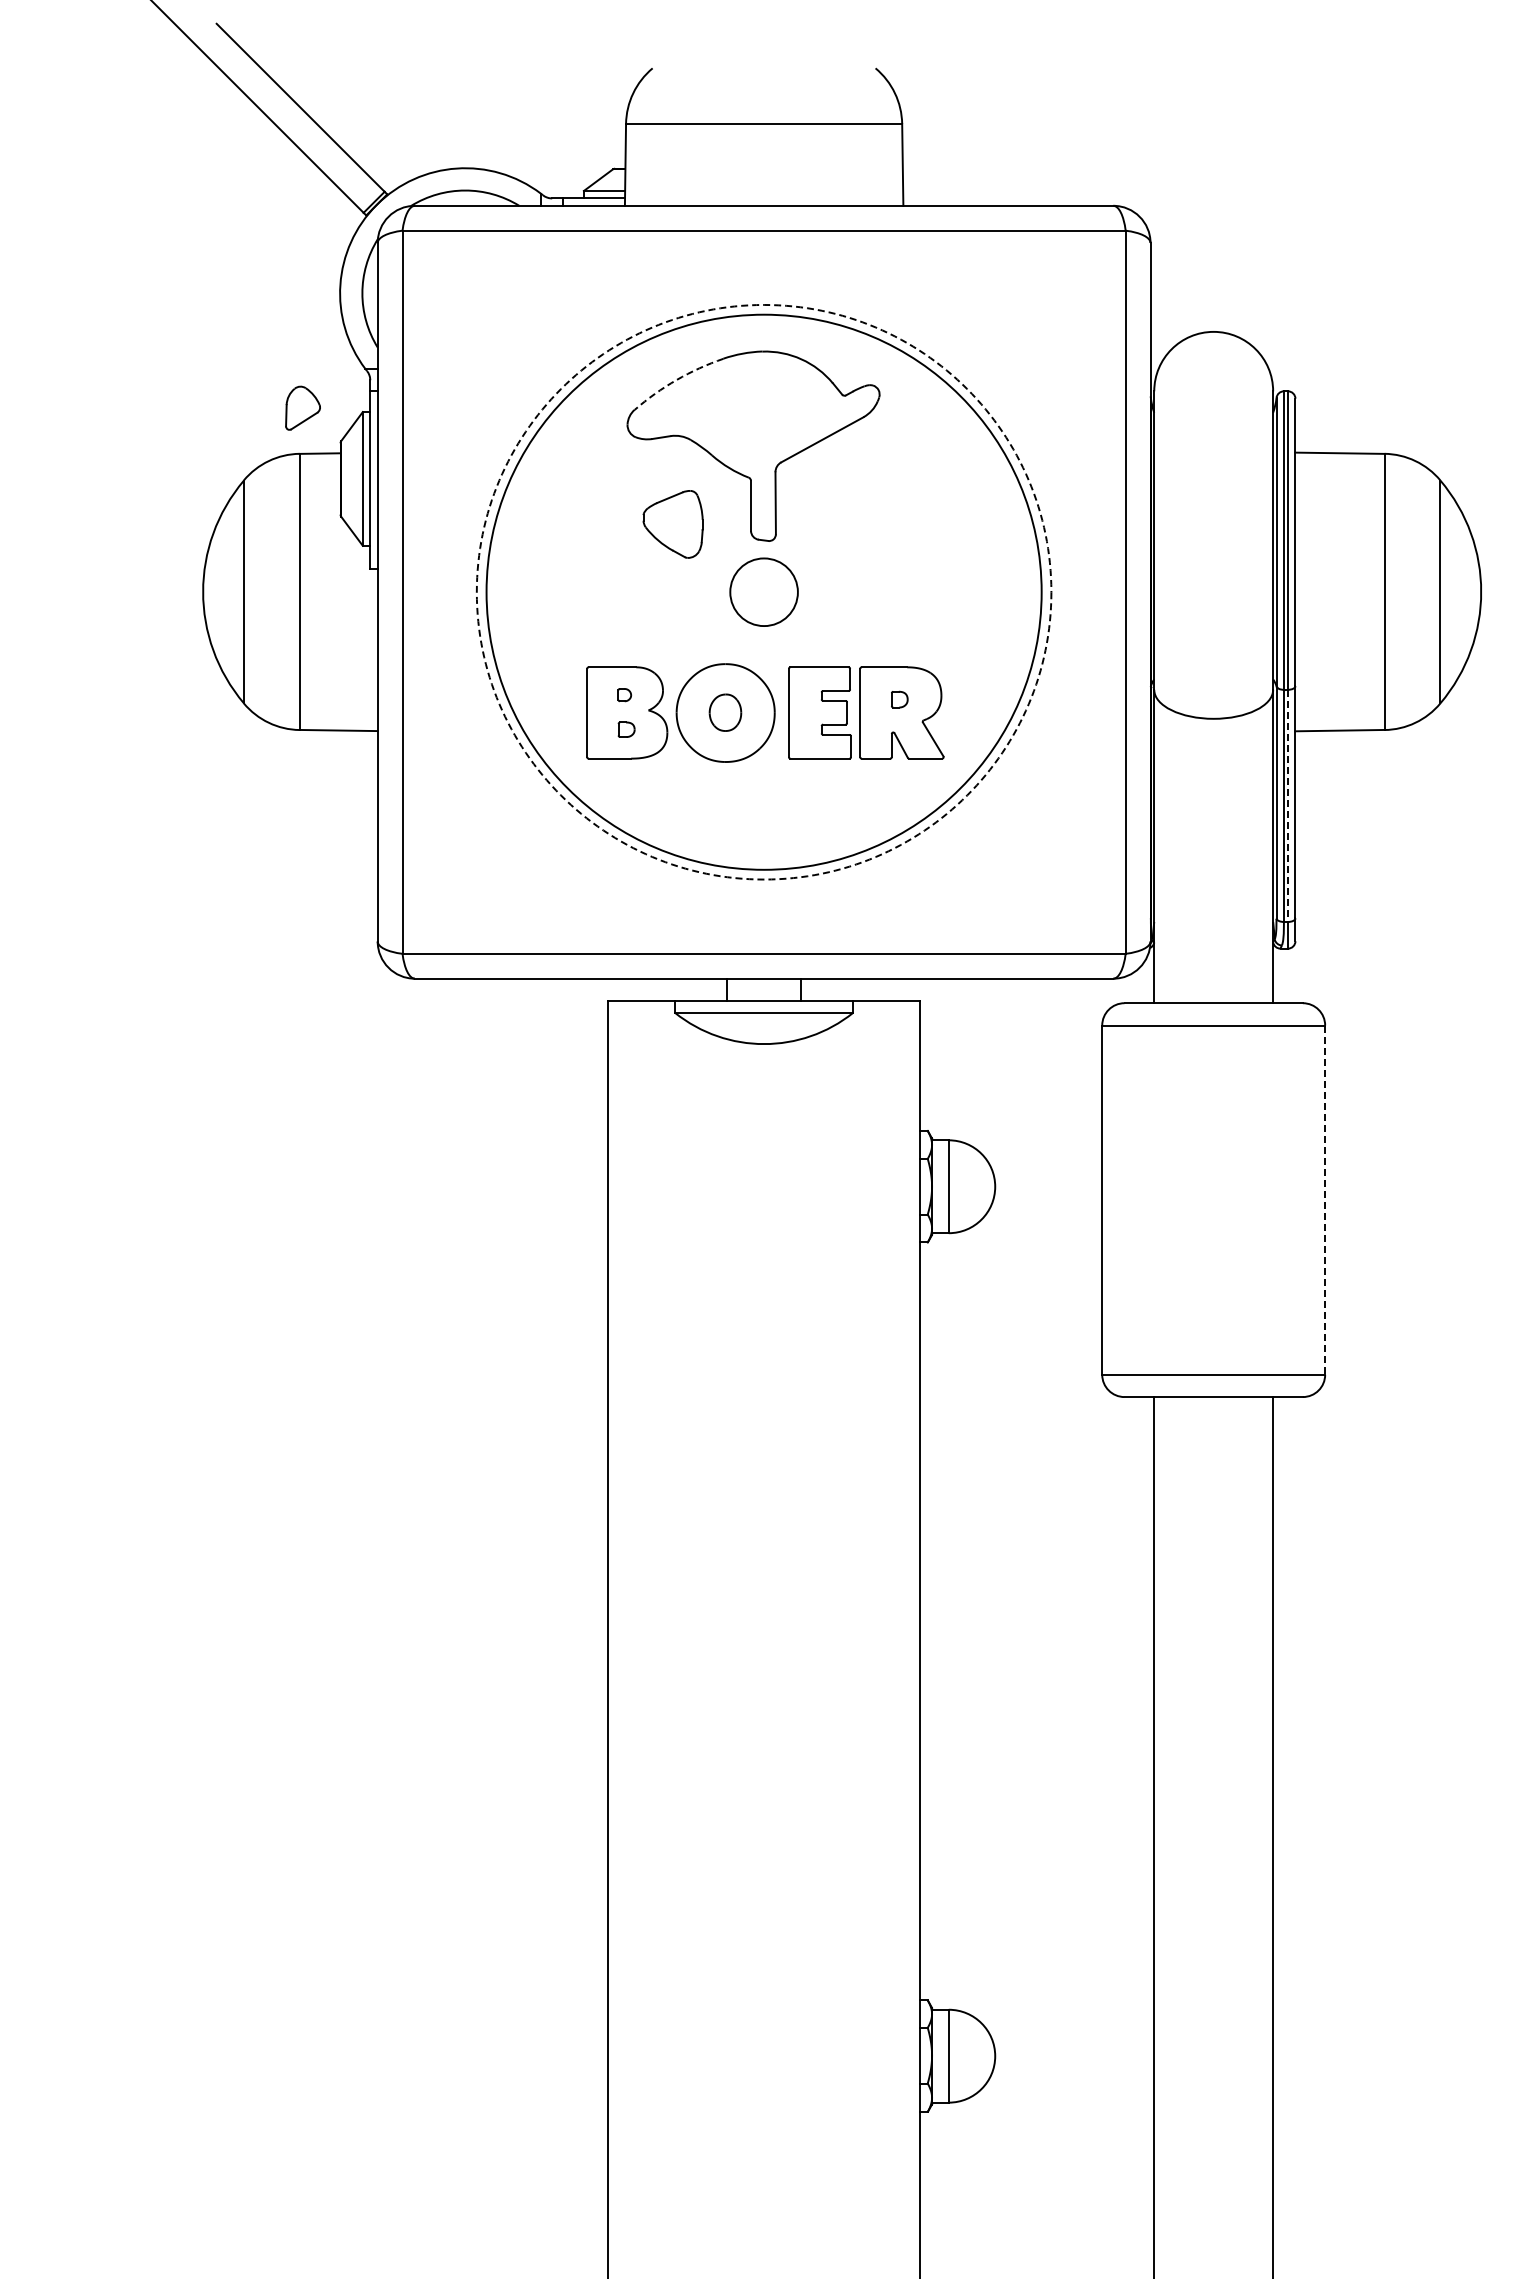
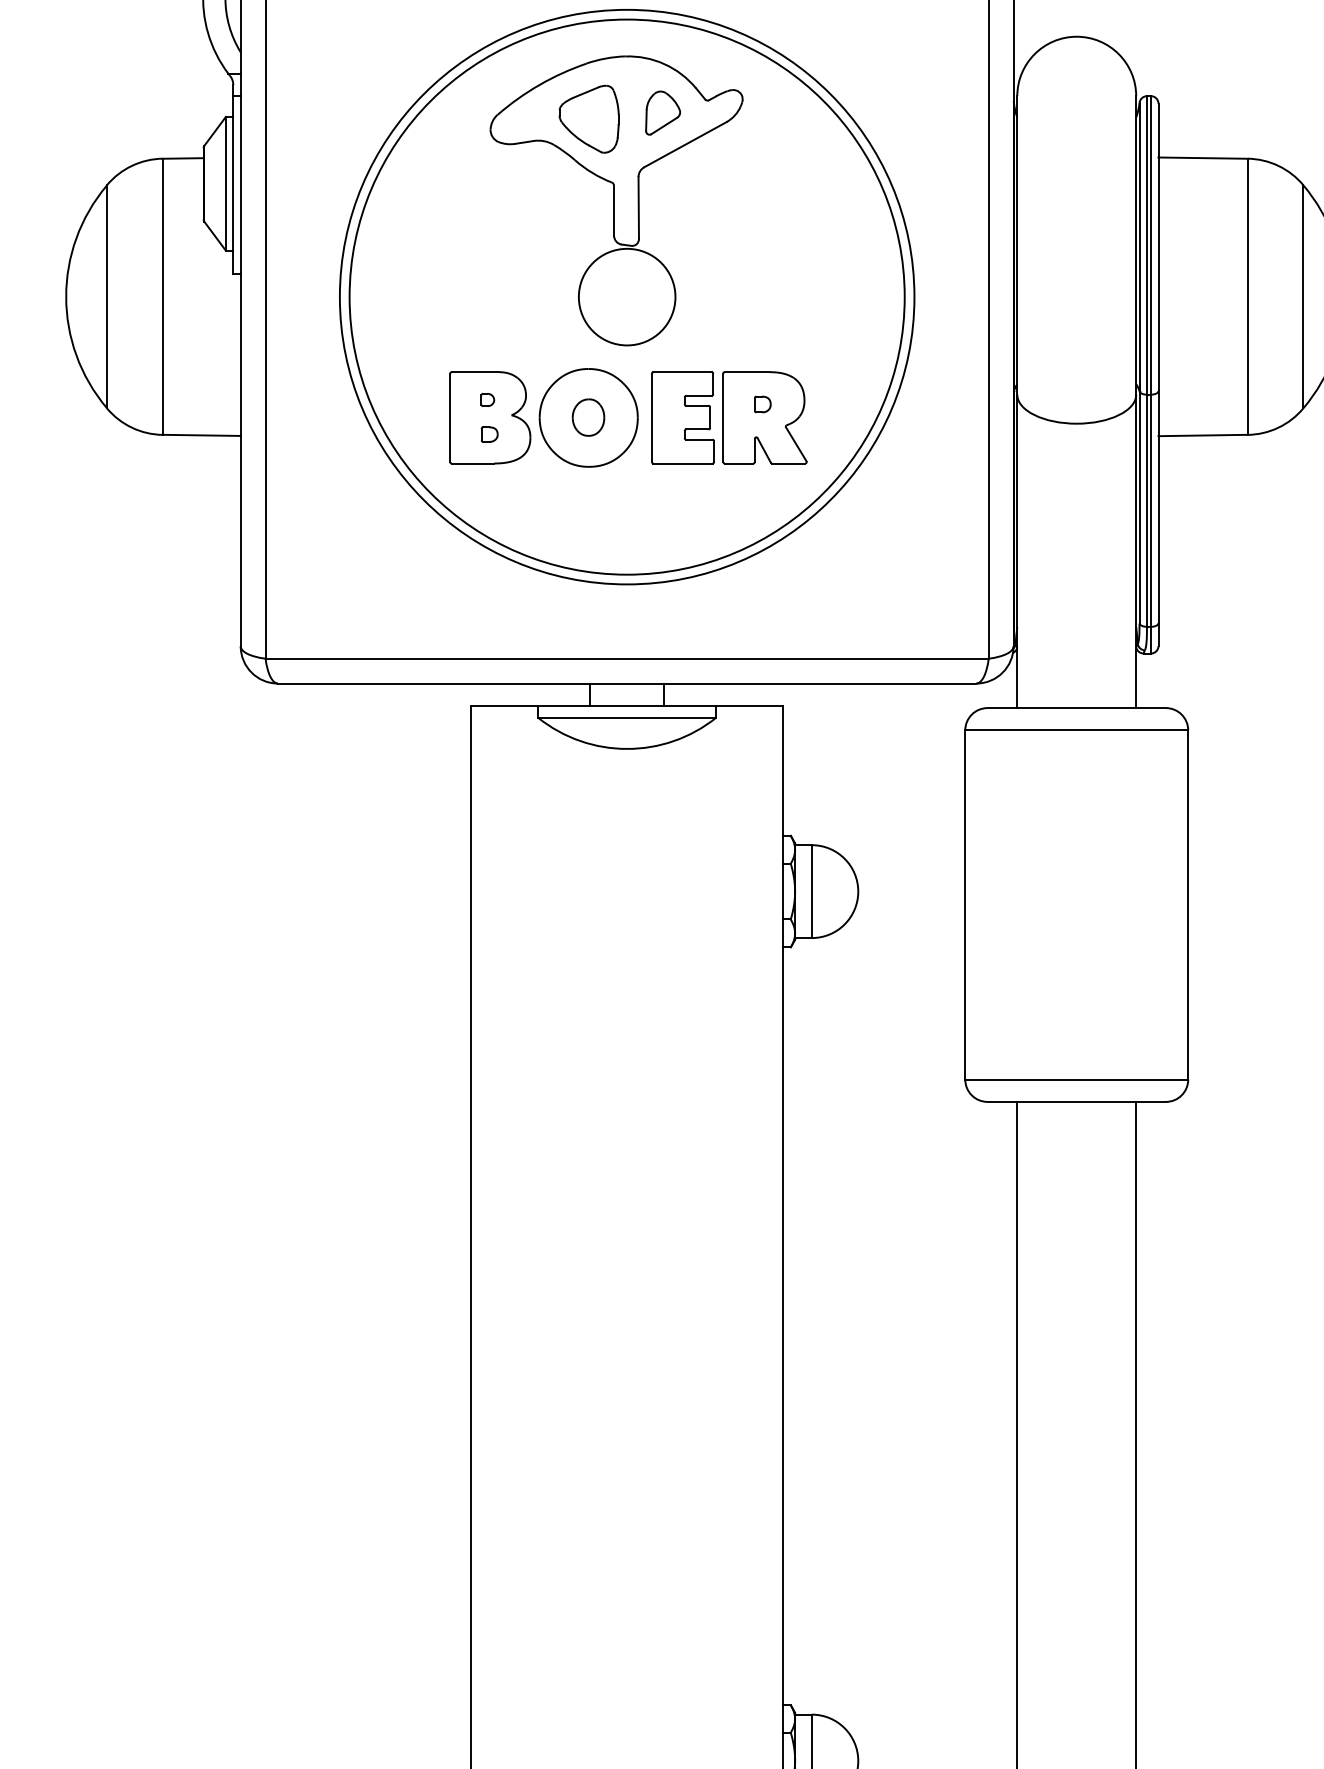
arc: (676, 380) -> (539, 85), dashed -> solid
part: (302, 407) -> (662, 112), moved
part: (672, 524) -> (588, 119), moved
circle: (763, 591) -> (626, 296), dashed -> solid
circle: (763, 591) -> (626, 296), size x1.43
line: (1288, 806) -> (1151, 511), dashed -> solid
line: (1325, 1200) -> (1188, 905), dashed -> solid

